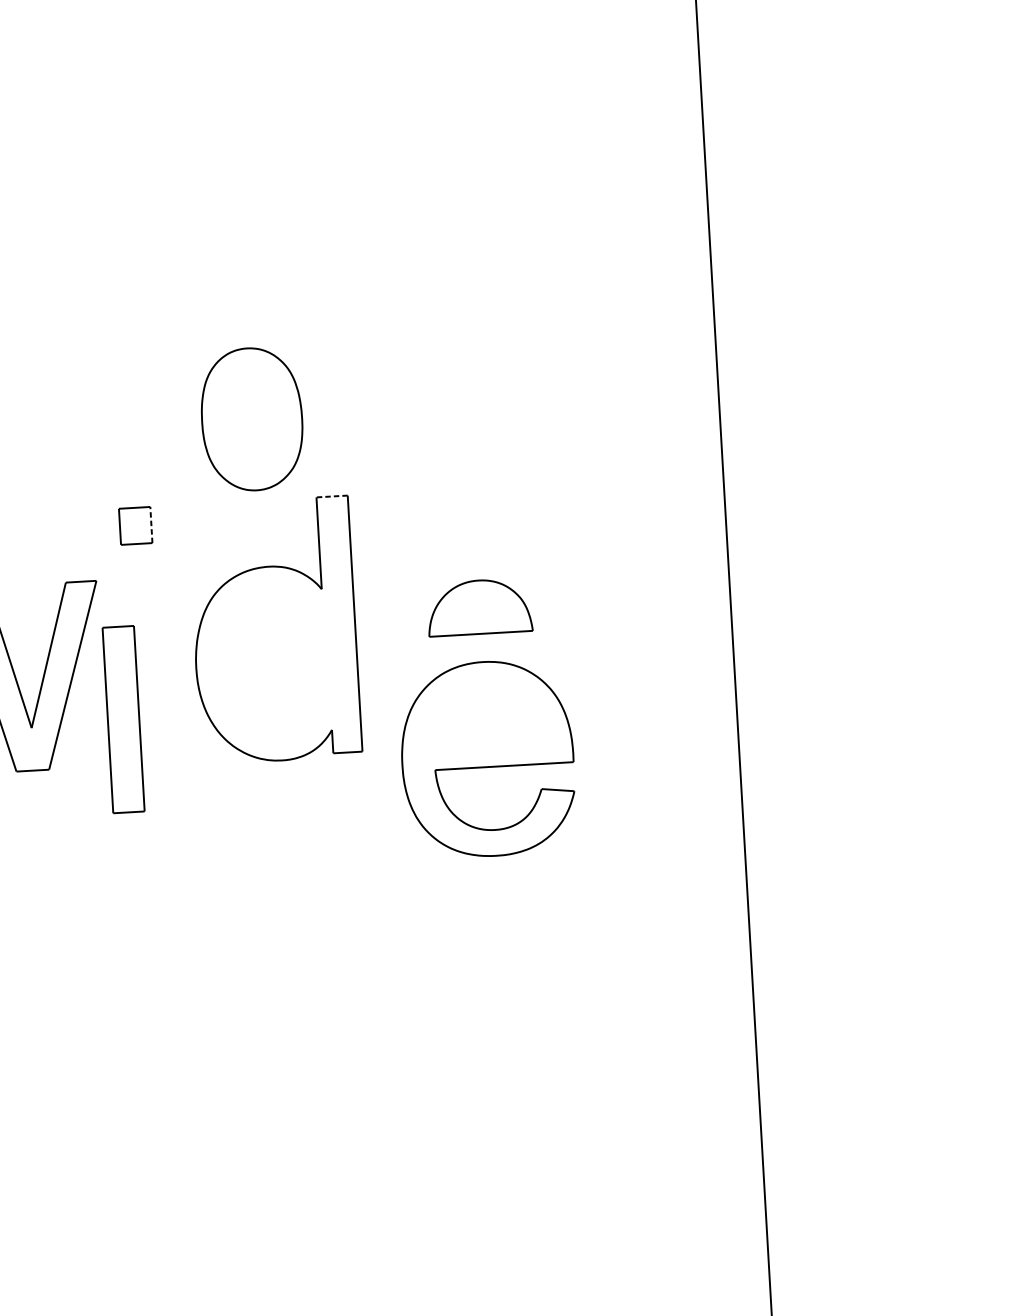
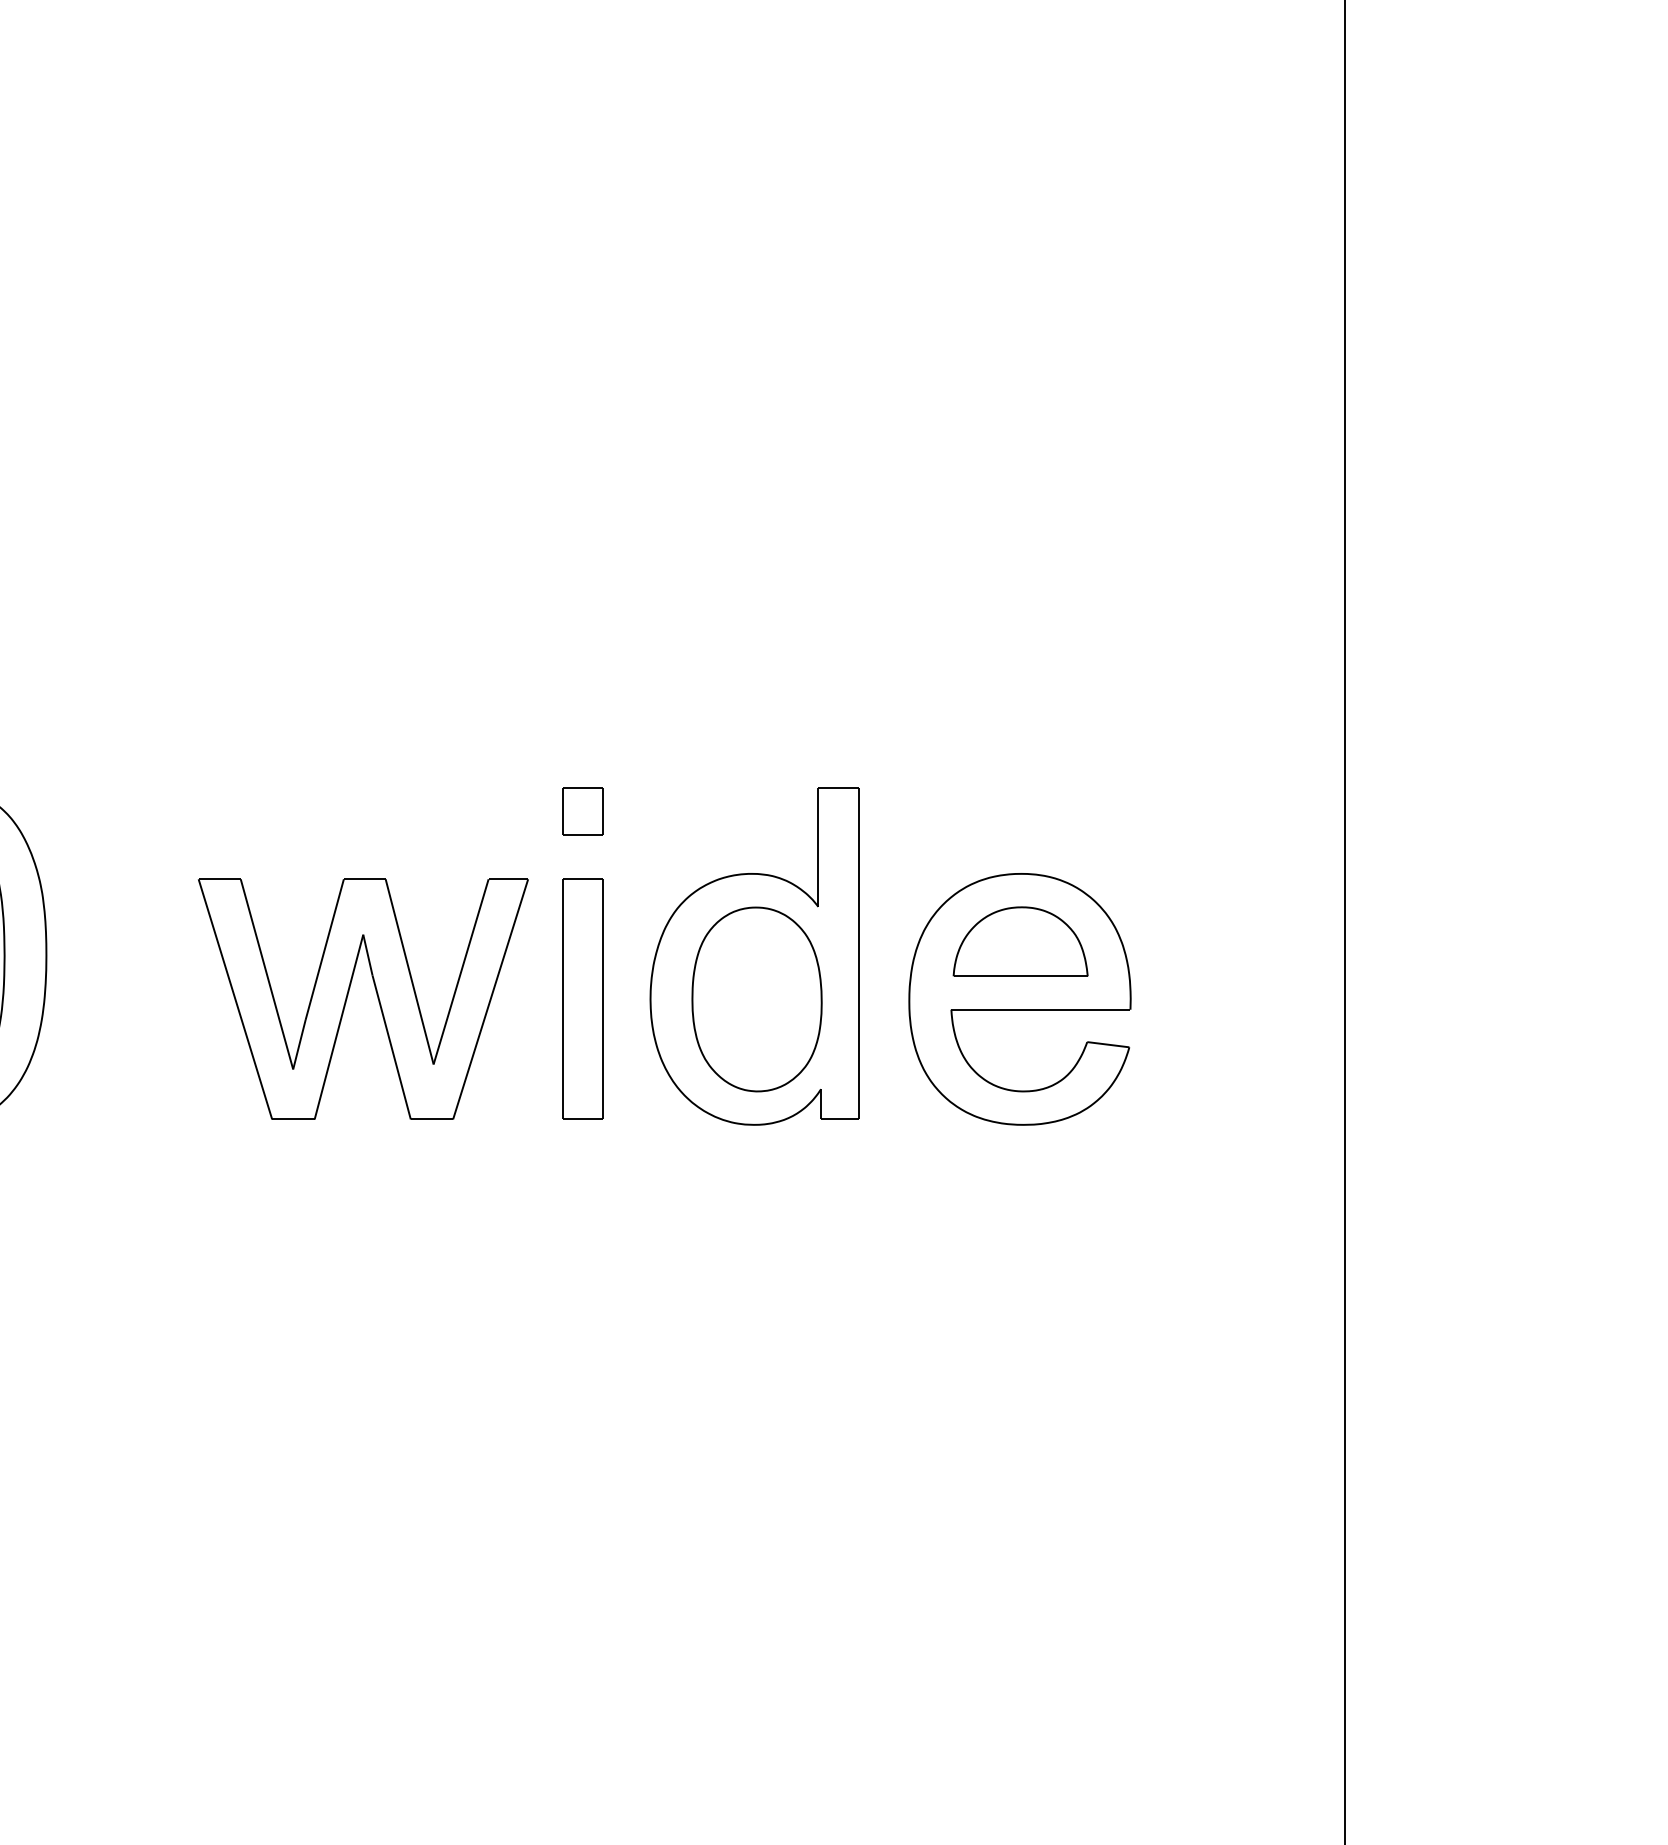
part: (251, 419) -> (756, 999), moved
line: (332, 496) -> (838, 787), dashed -> solid
line: (151, 524) -> (603, 810), dashed -> solid
part: (123, 718) -> (582, 998), moved
part: (487, 759) -> (1019, 999), moved

